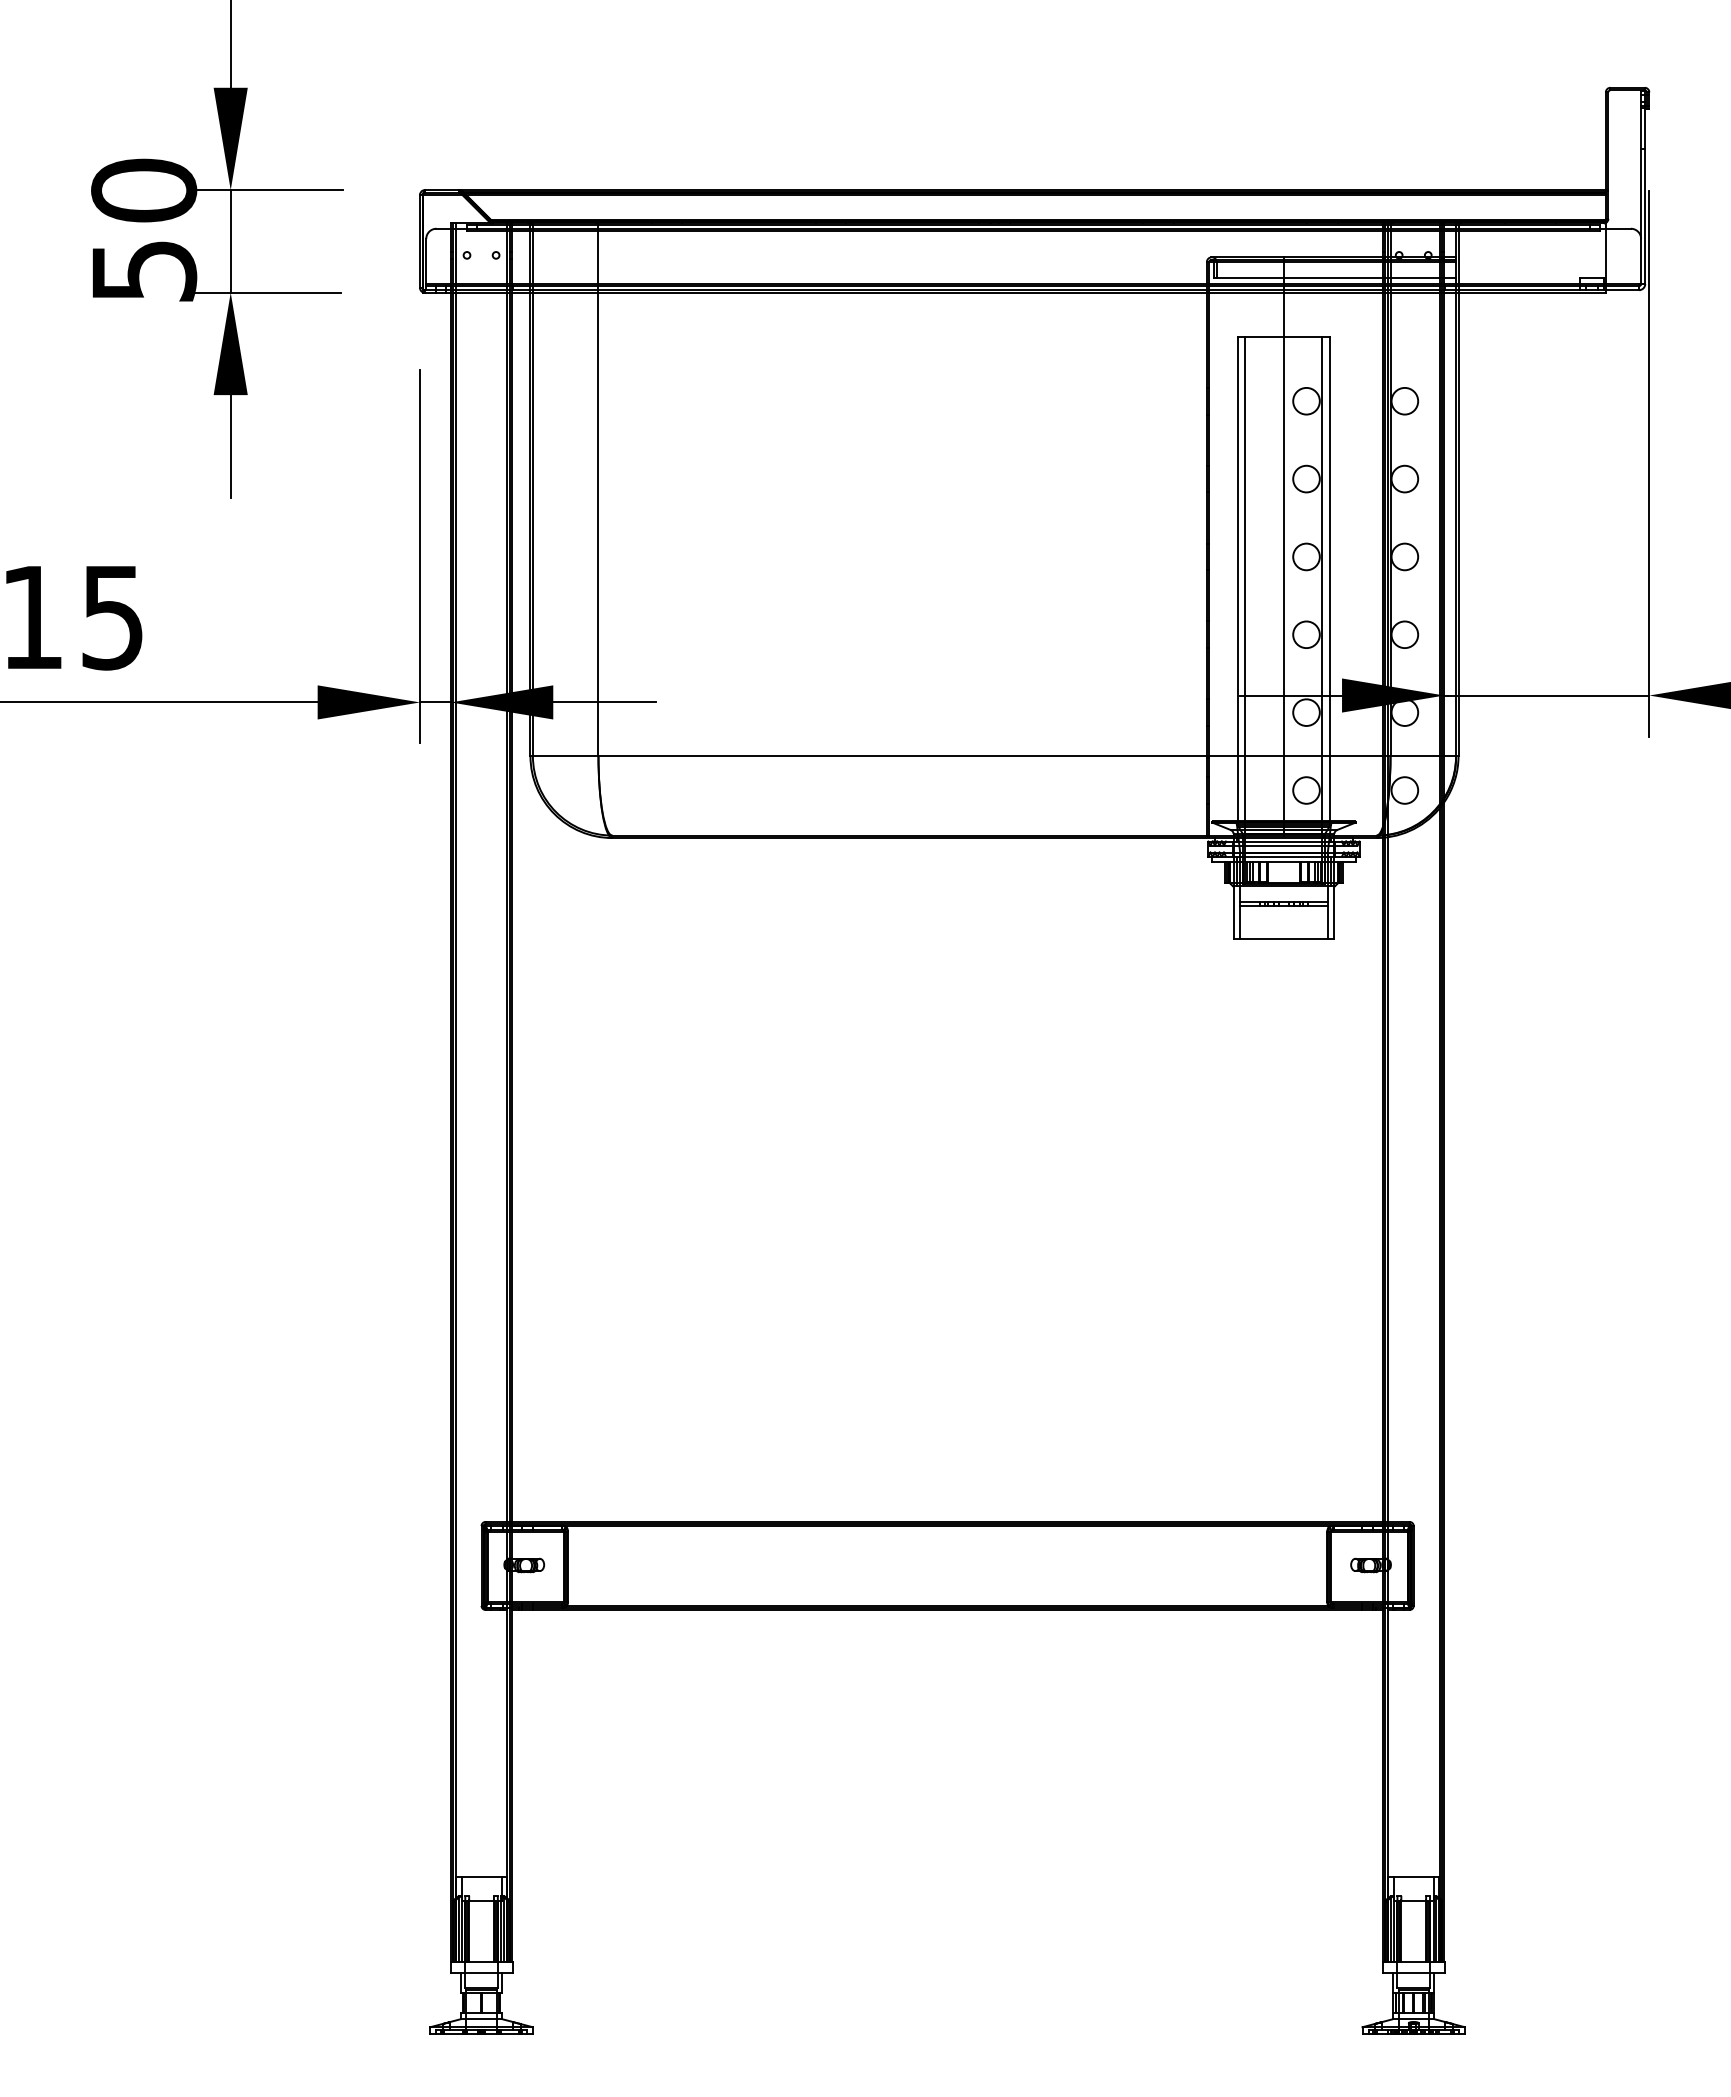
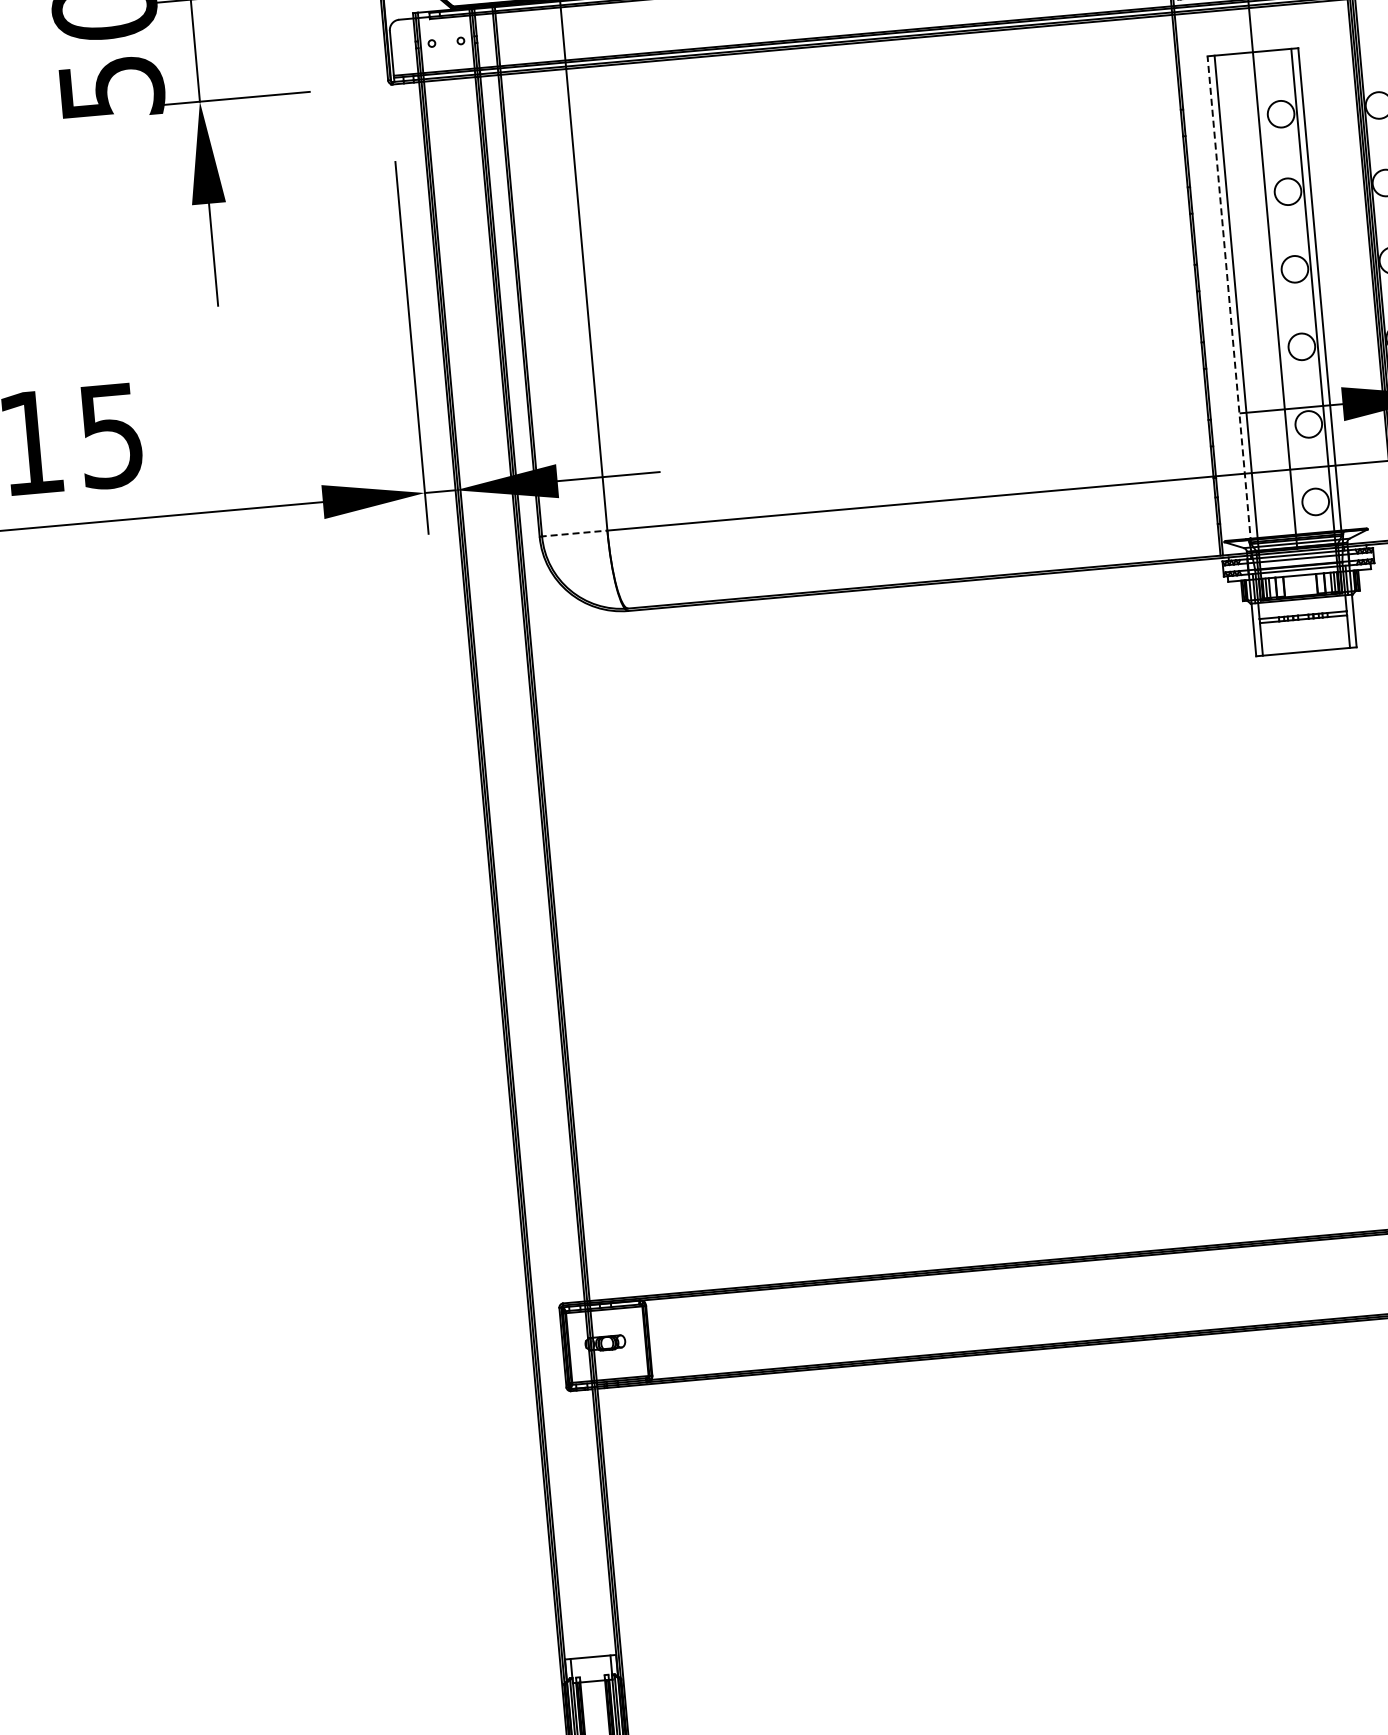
line: (1238, 581) -> (1229, 299), solid -> dashed
line: (564, 756) -> (573, 534), solid -> dashed

